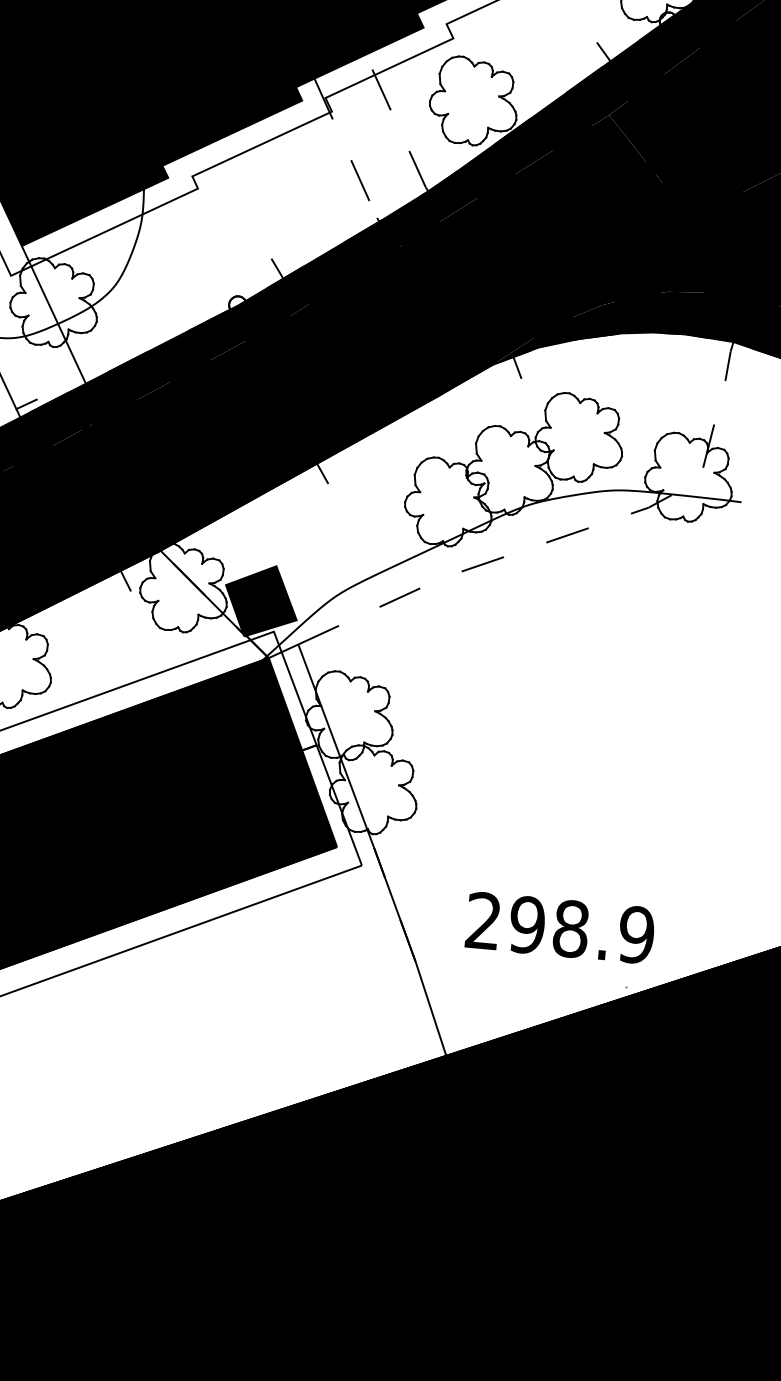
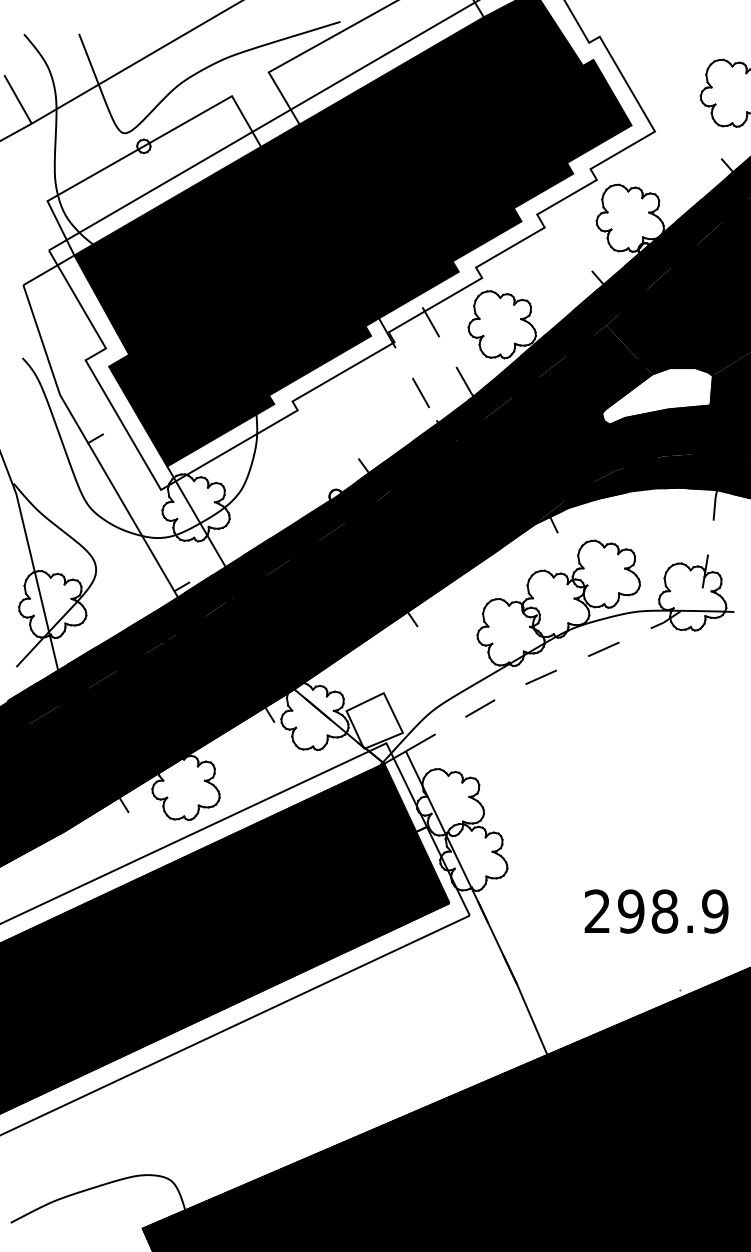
fill: (667, 213) -> (657, 396), removed
fill: (261, 600) -> (374, 720), removed
text: (560, 927) -> (656, 911), moved

